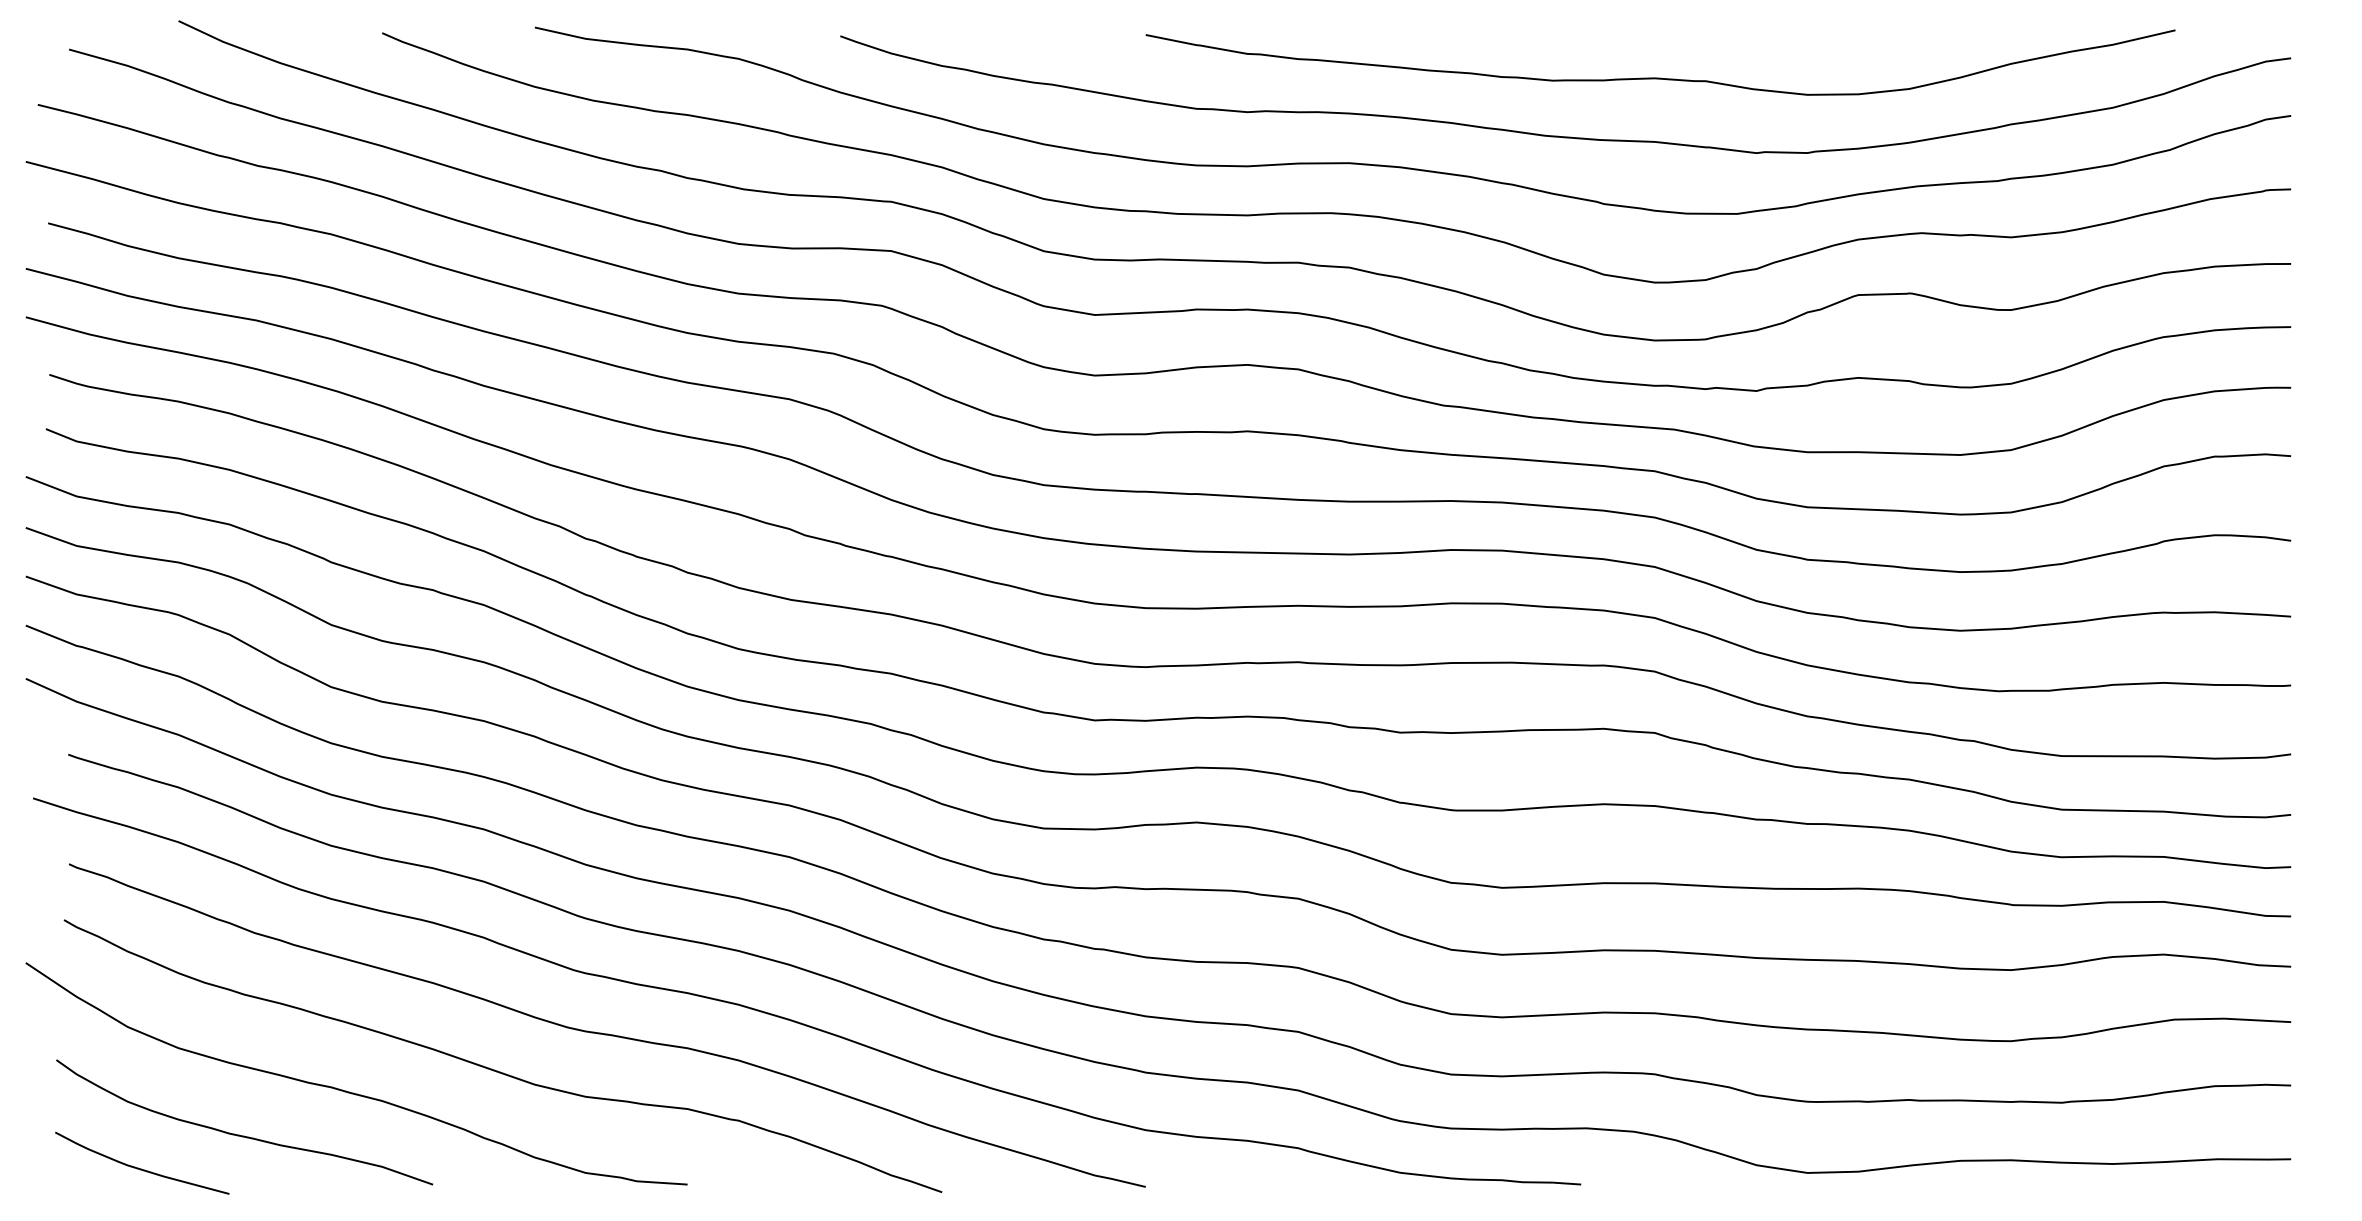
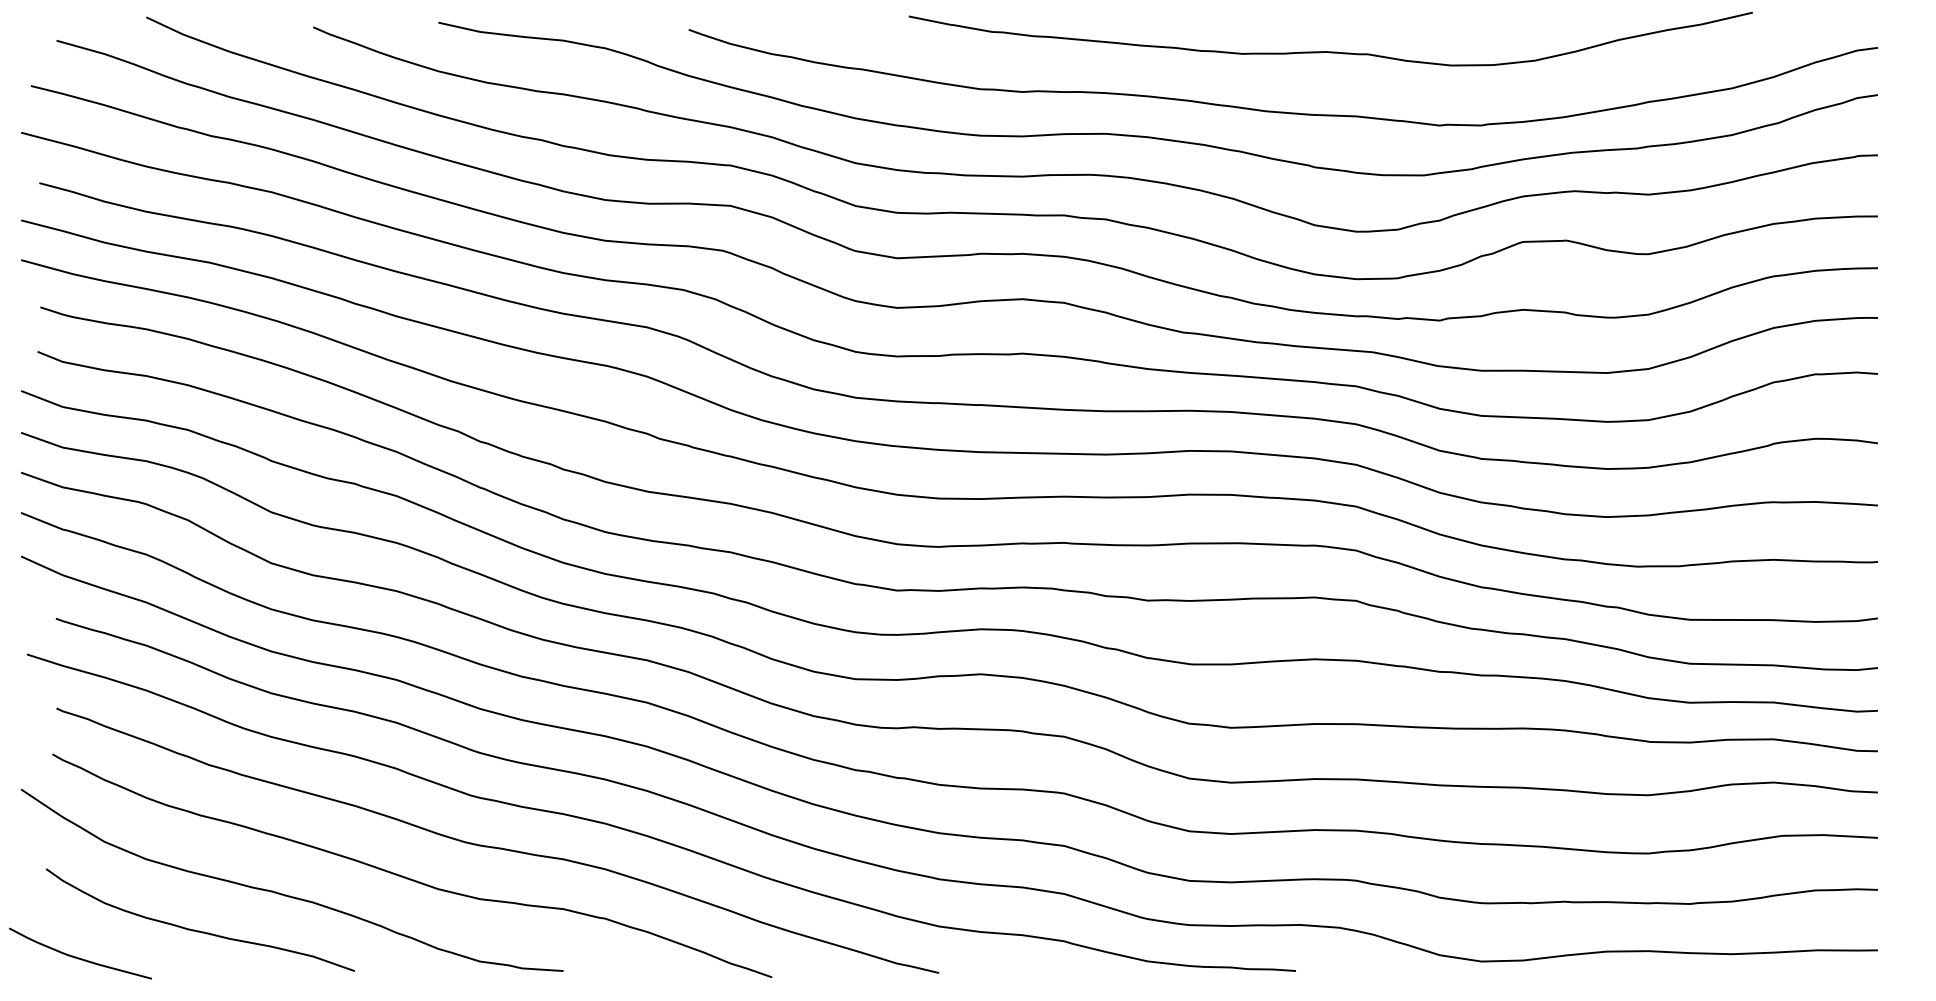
curve: (1660, 77) -> (1330, 51), moved
curve: (141, 1168) -> (79, 957), moved

